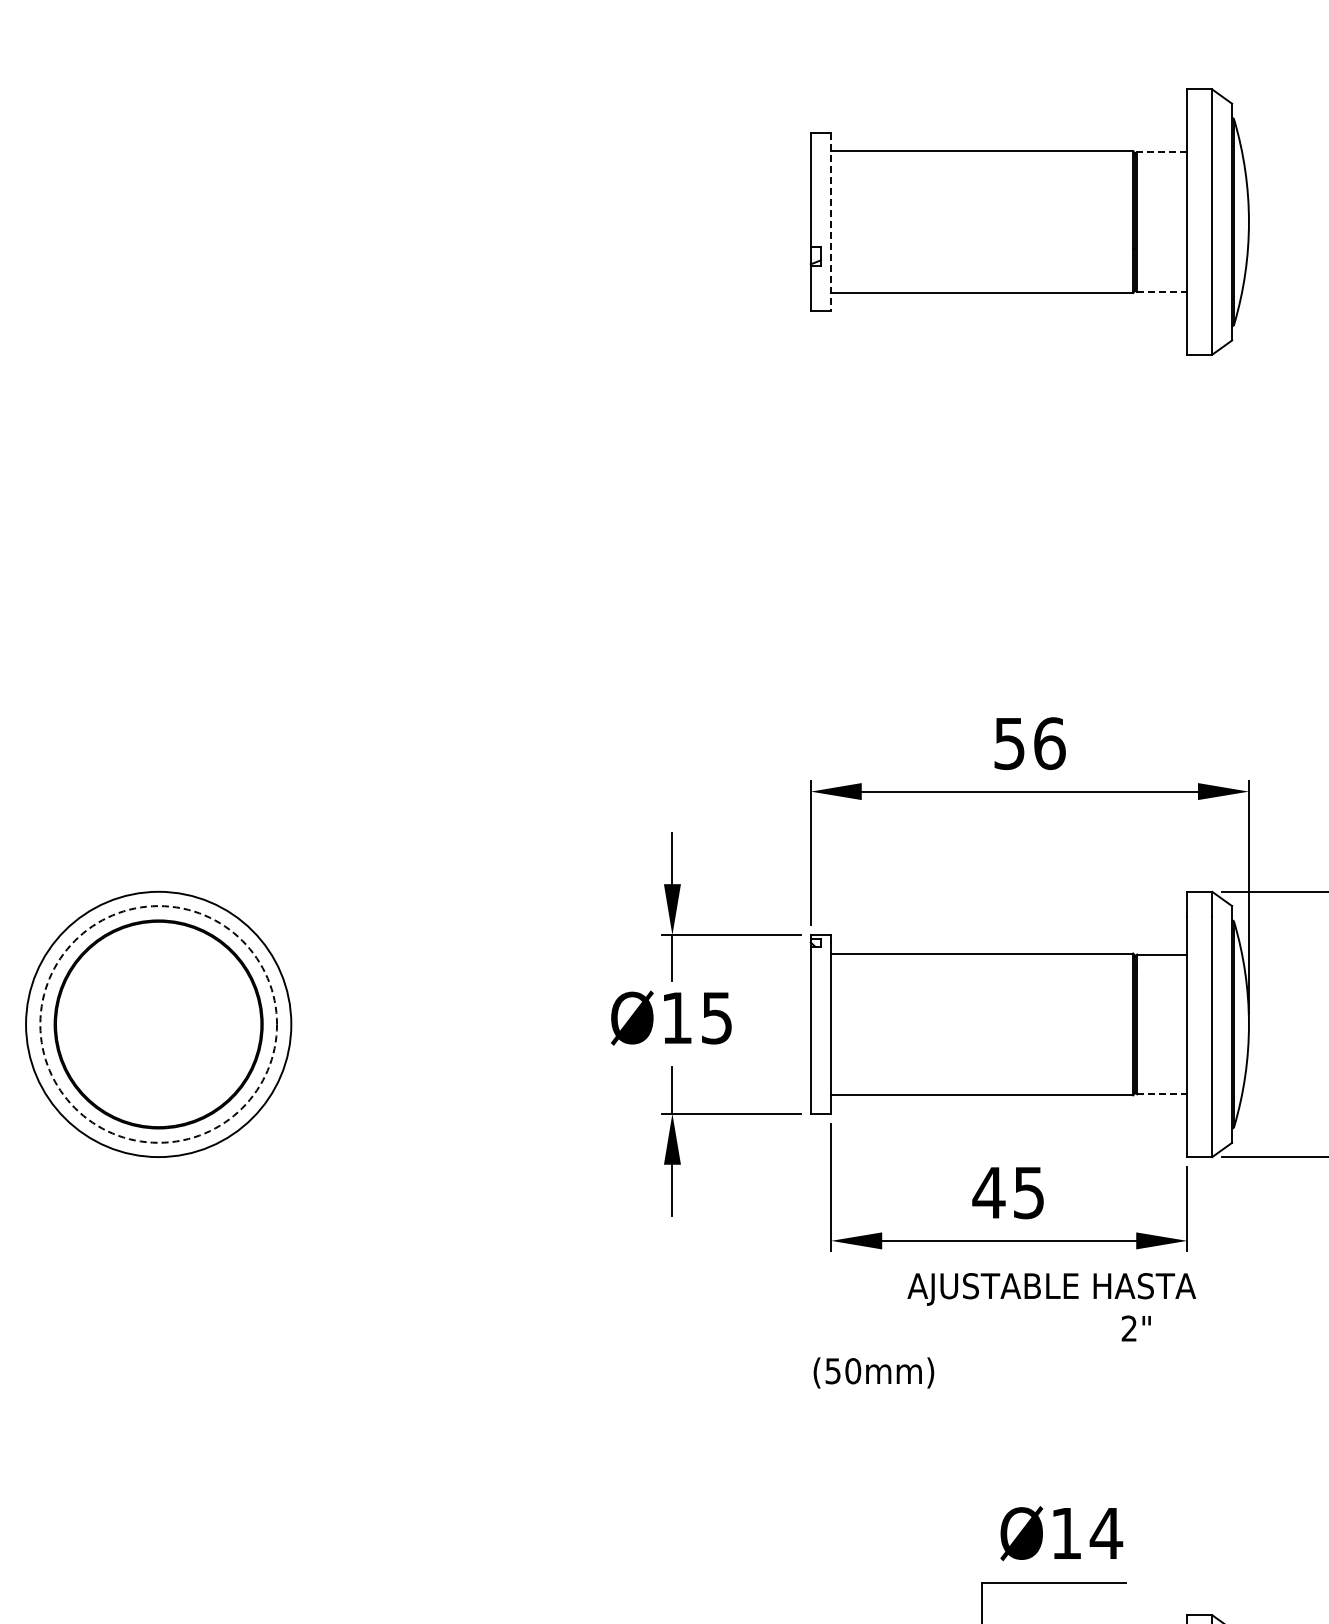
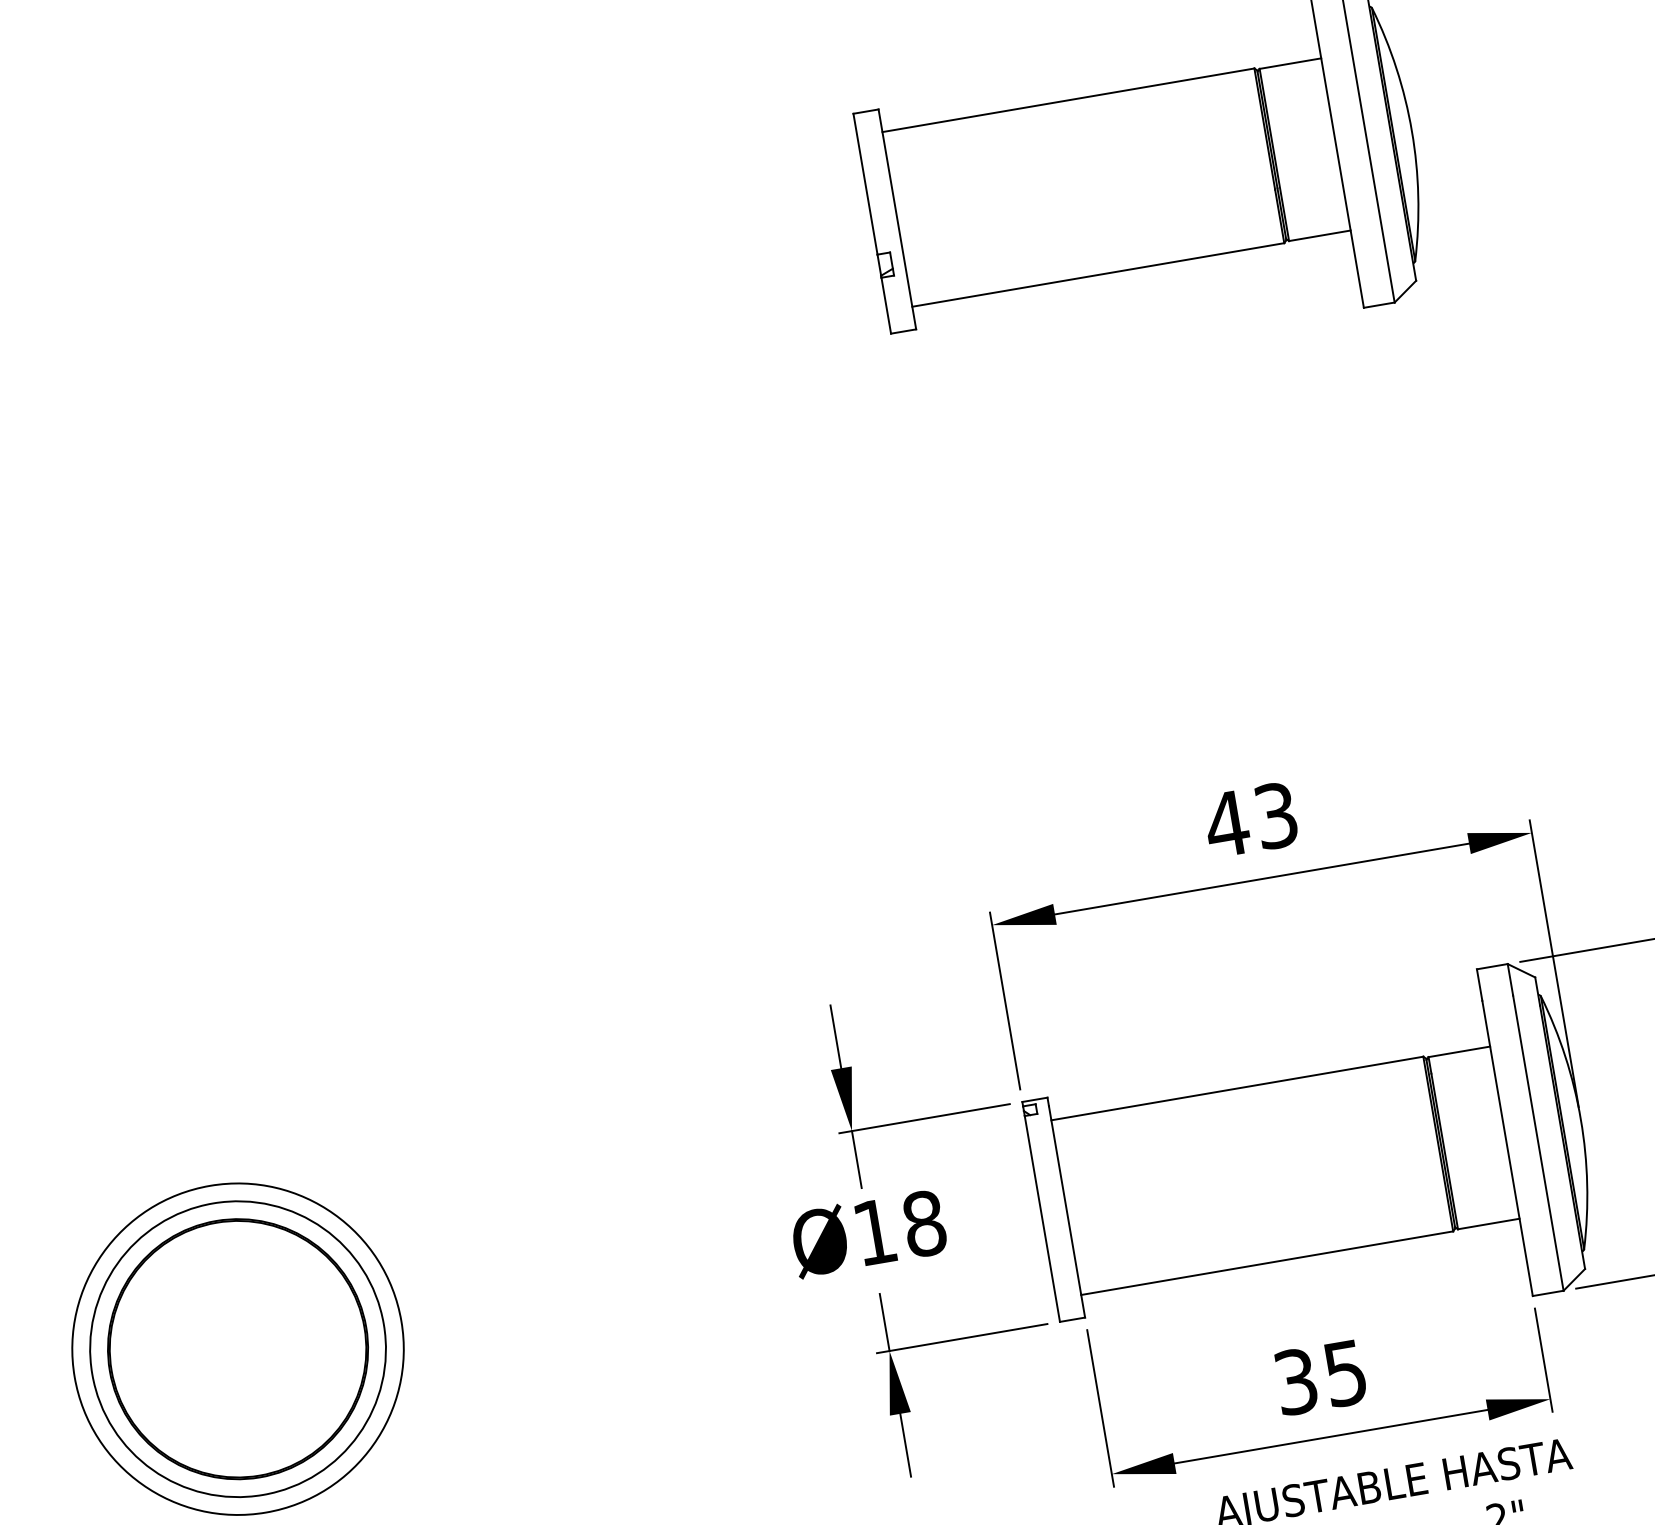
line: (1162, 152) -> (1290, 63), dashed -> solid
line: (831, 222) -> (897, 219), dashed -> solid
line: (1162, 291) -> (1320, 235), dashed -> solid
text: (1028, 743) -> (1250, 820), 56 -> 43
text: (716, 1017) -> (923, 1223), Ø15 -> Ø18
circle: (158, 1024) -> (237, 1349), dashed -> solid
line: (1162, 1094) -> (1489, 1224), dashed -> solid
text: (988, 1192) -> (1295, 1381), 45 -> 35

